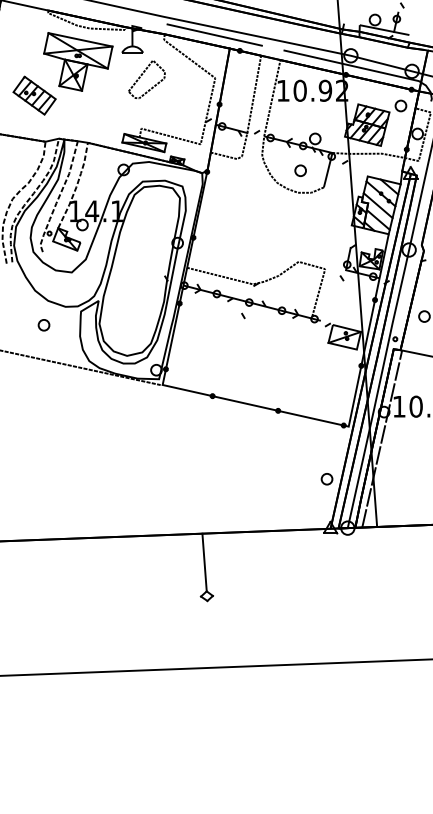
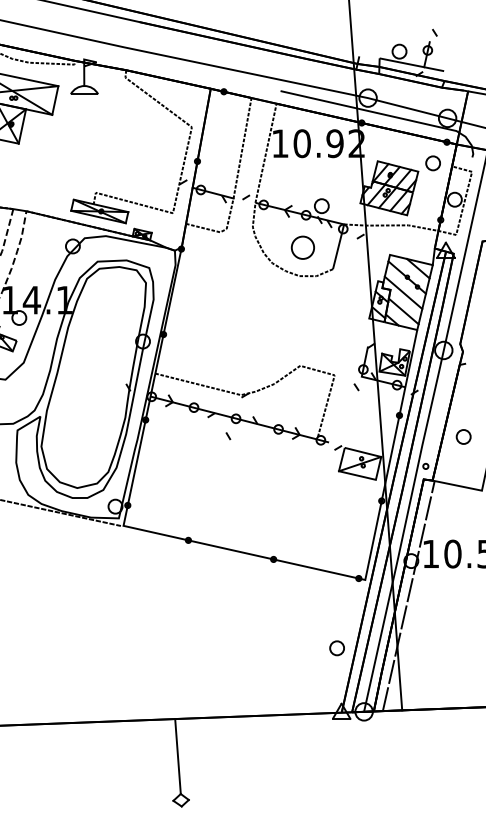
line: (214, 34) -> (190, 70), removed
part: (146, 79) -> (102, 128), removed
part: (300, 170) -> (302, 247), size x1.6

